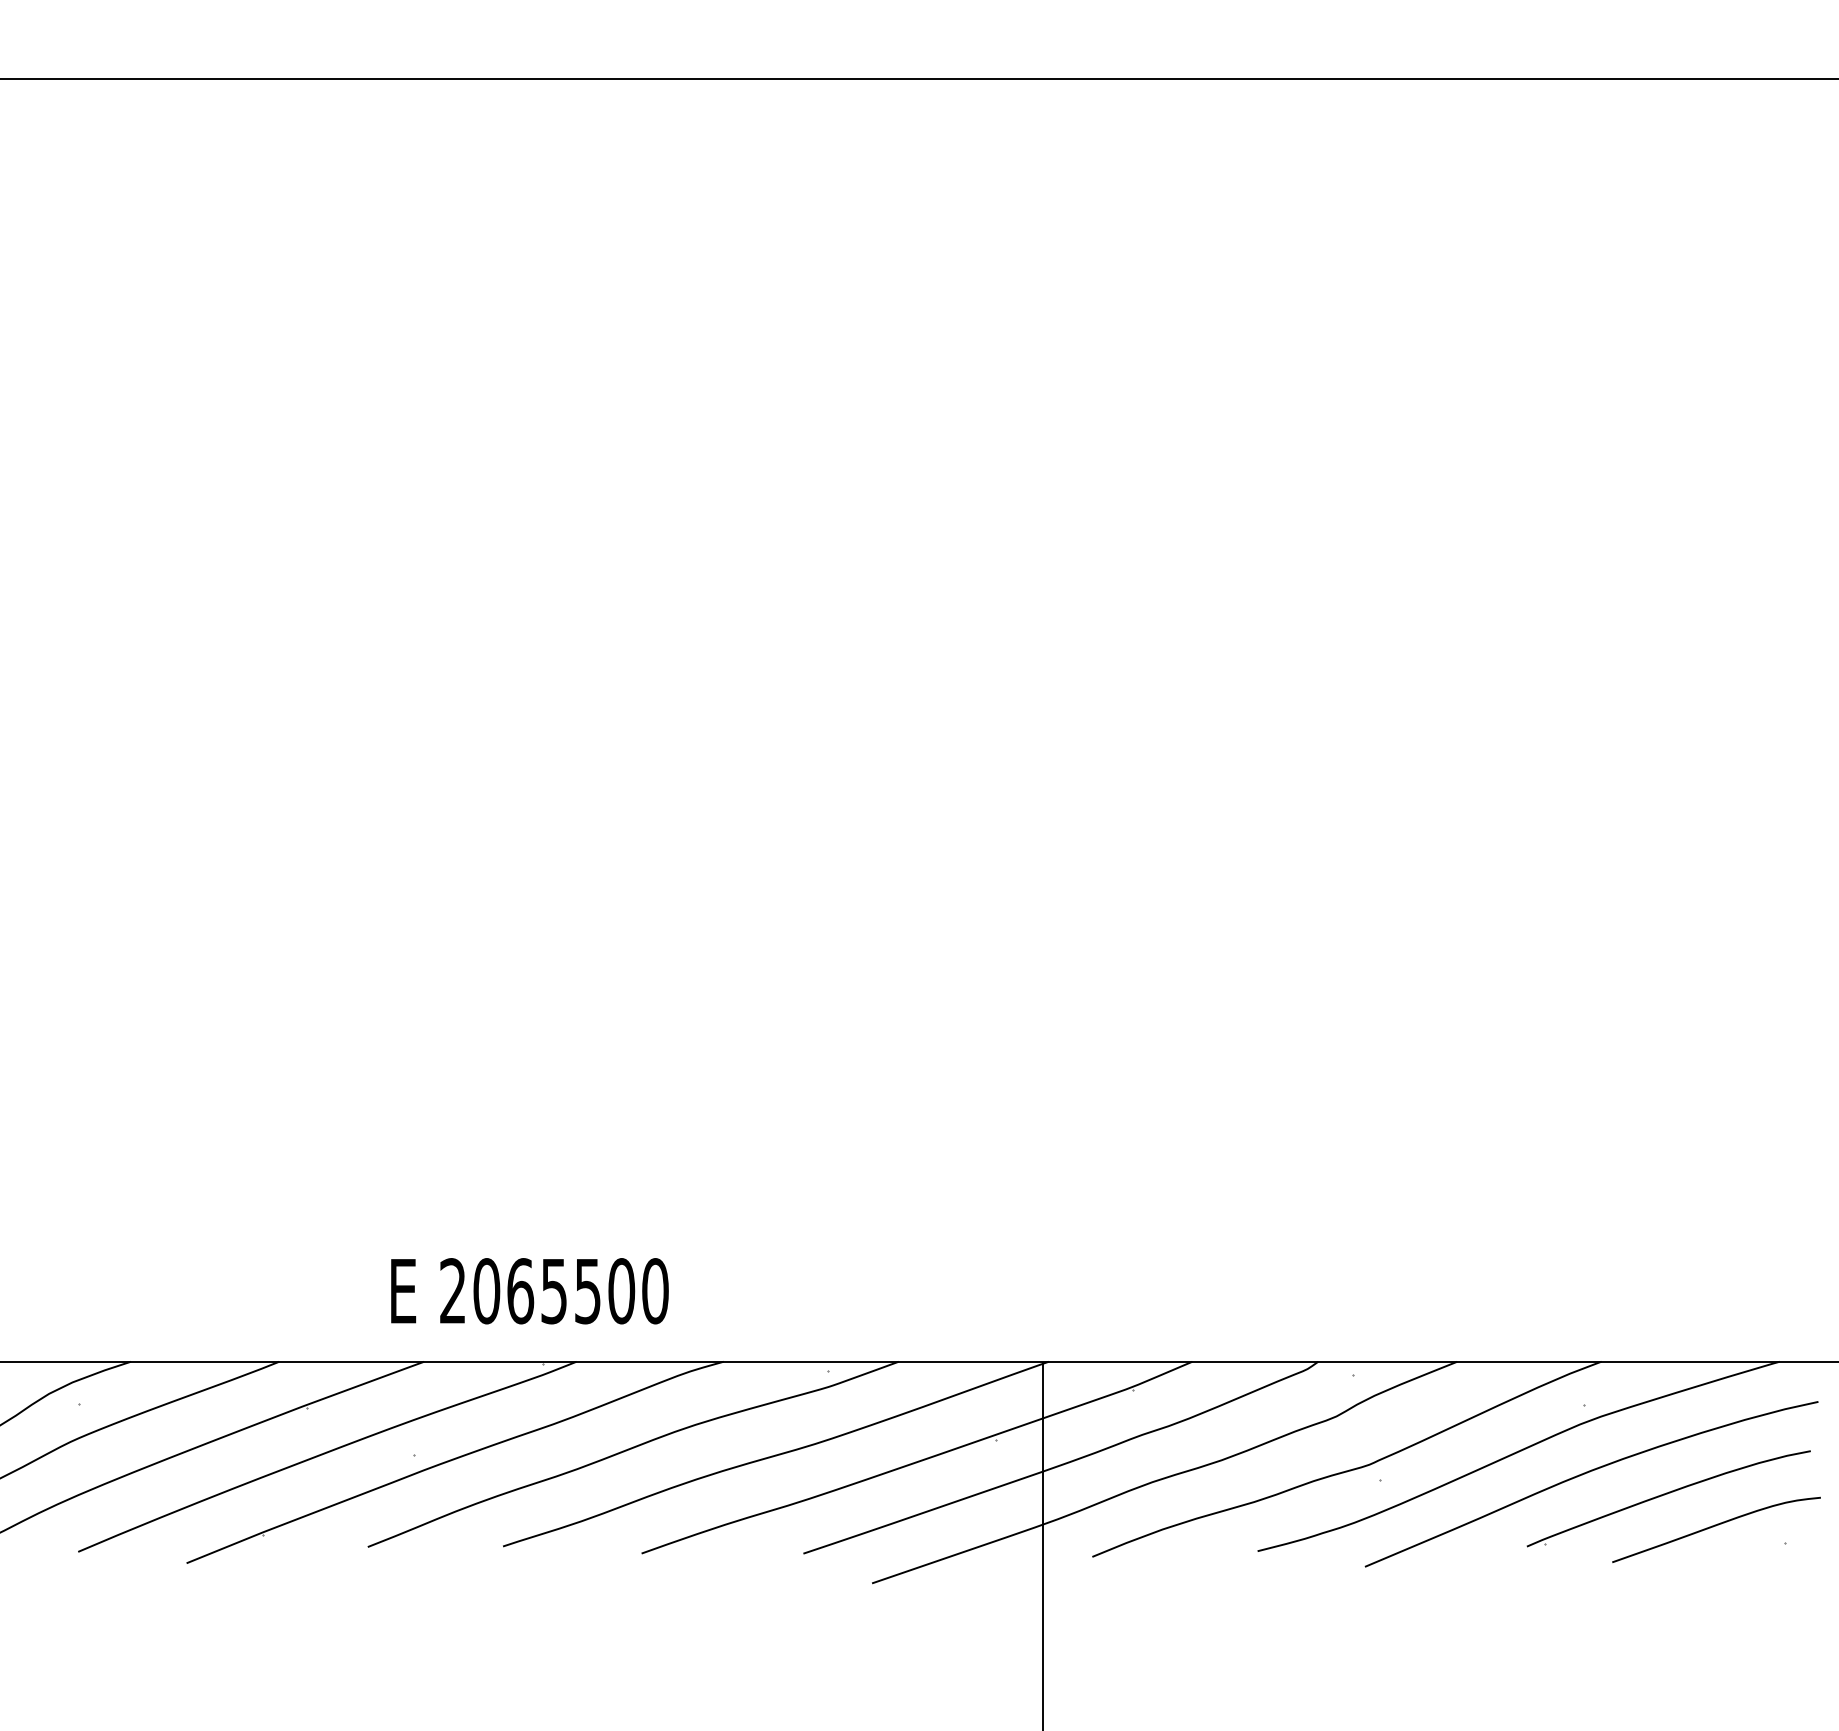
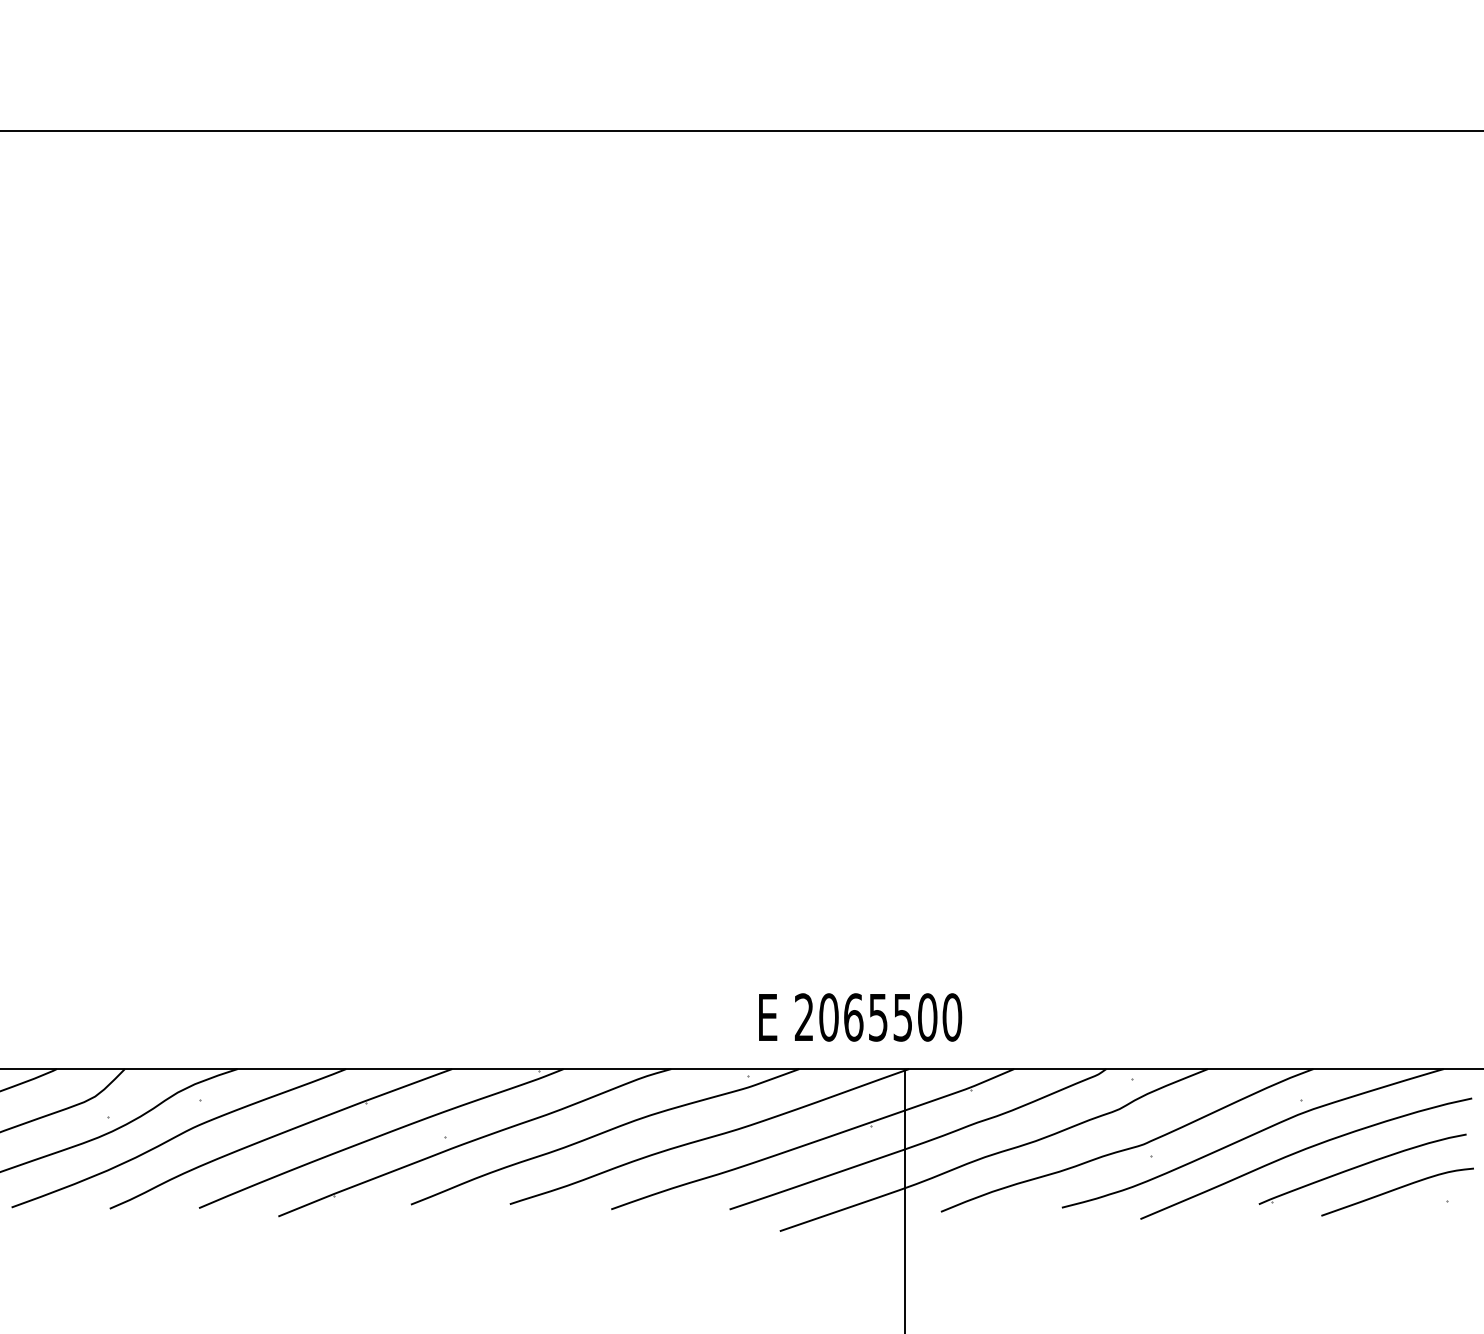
text: (529, 1291) -> (860, 1017), moved

